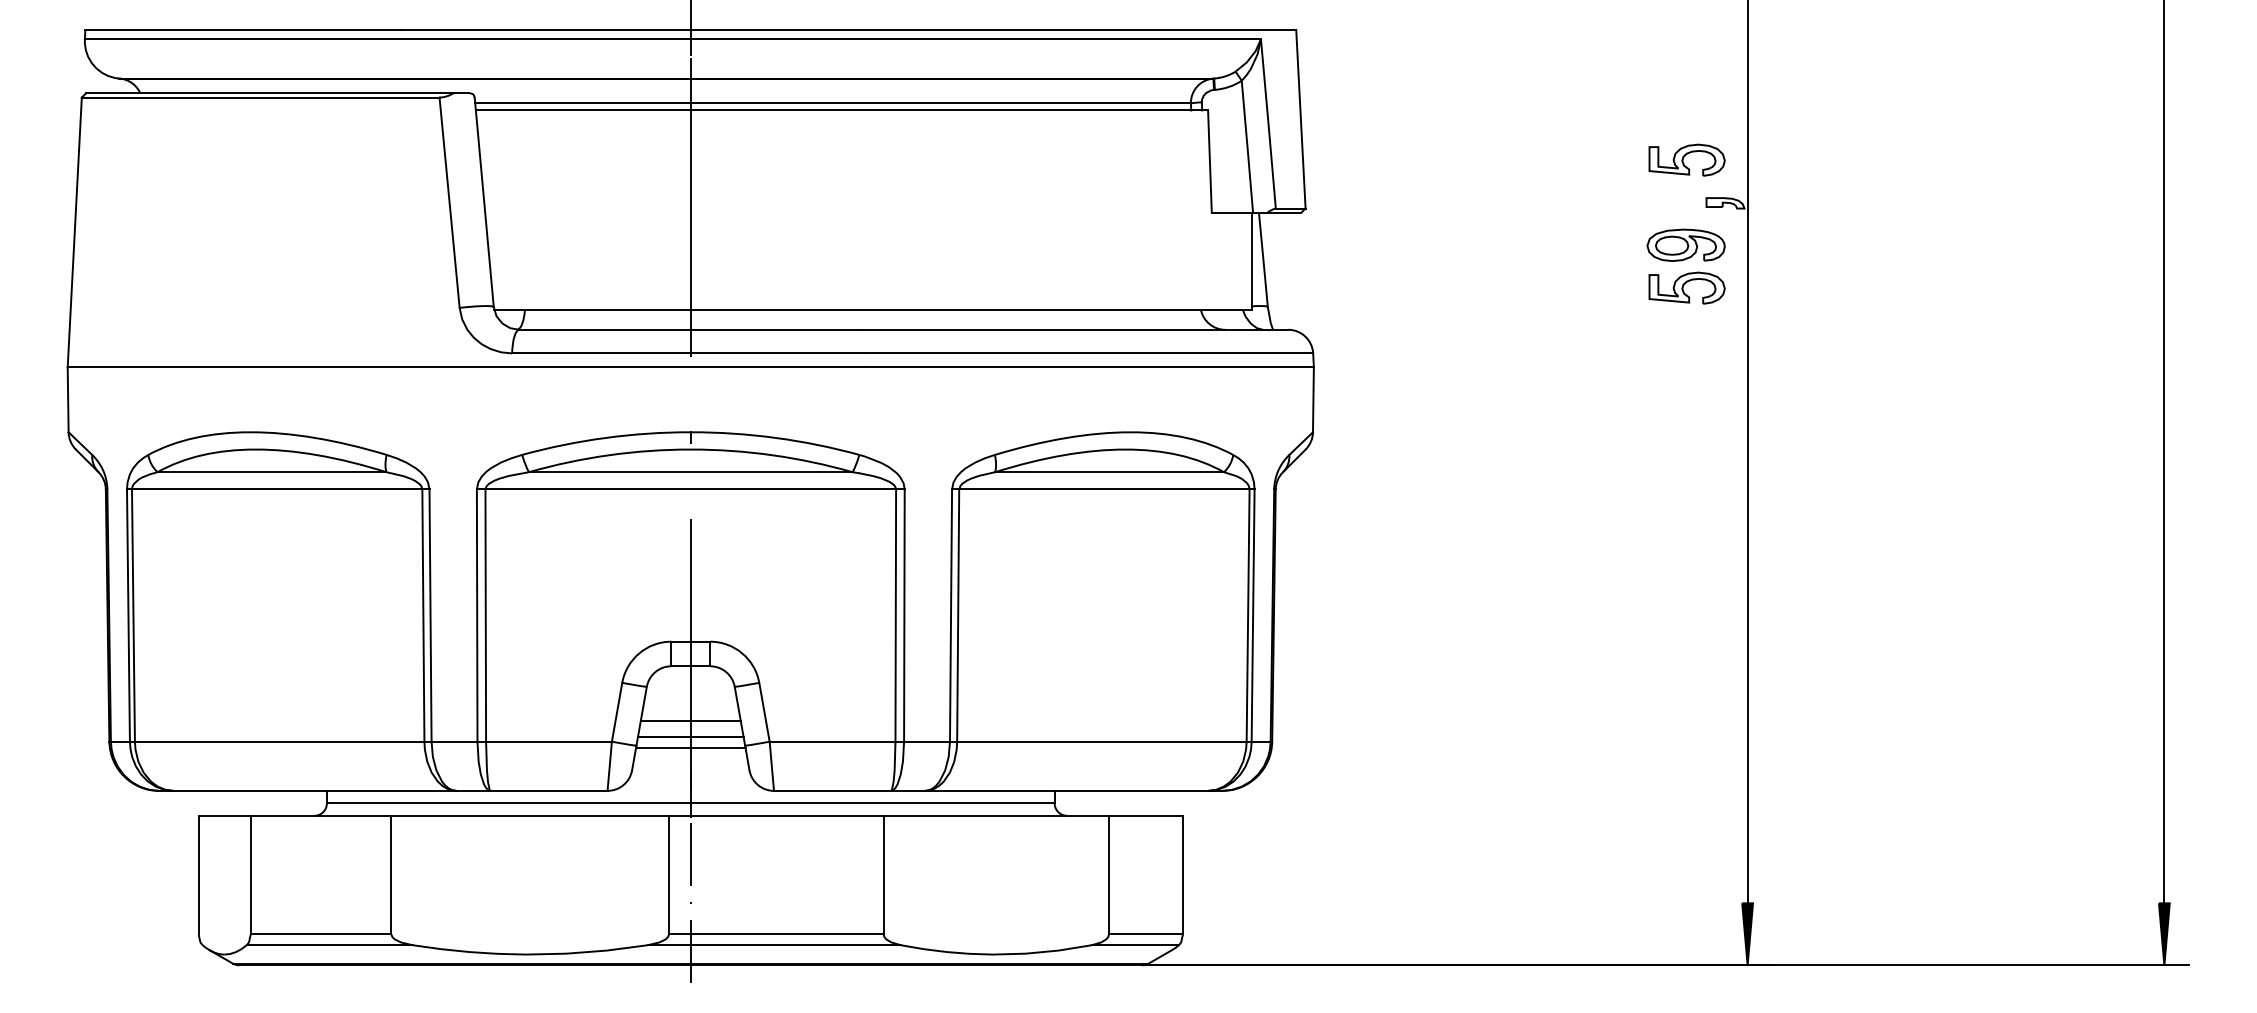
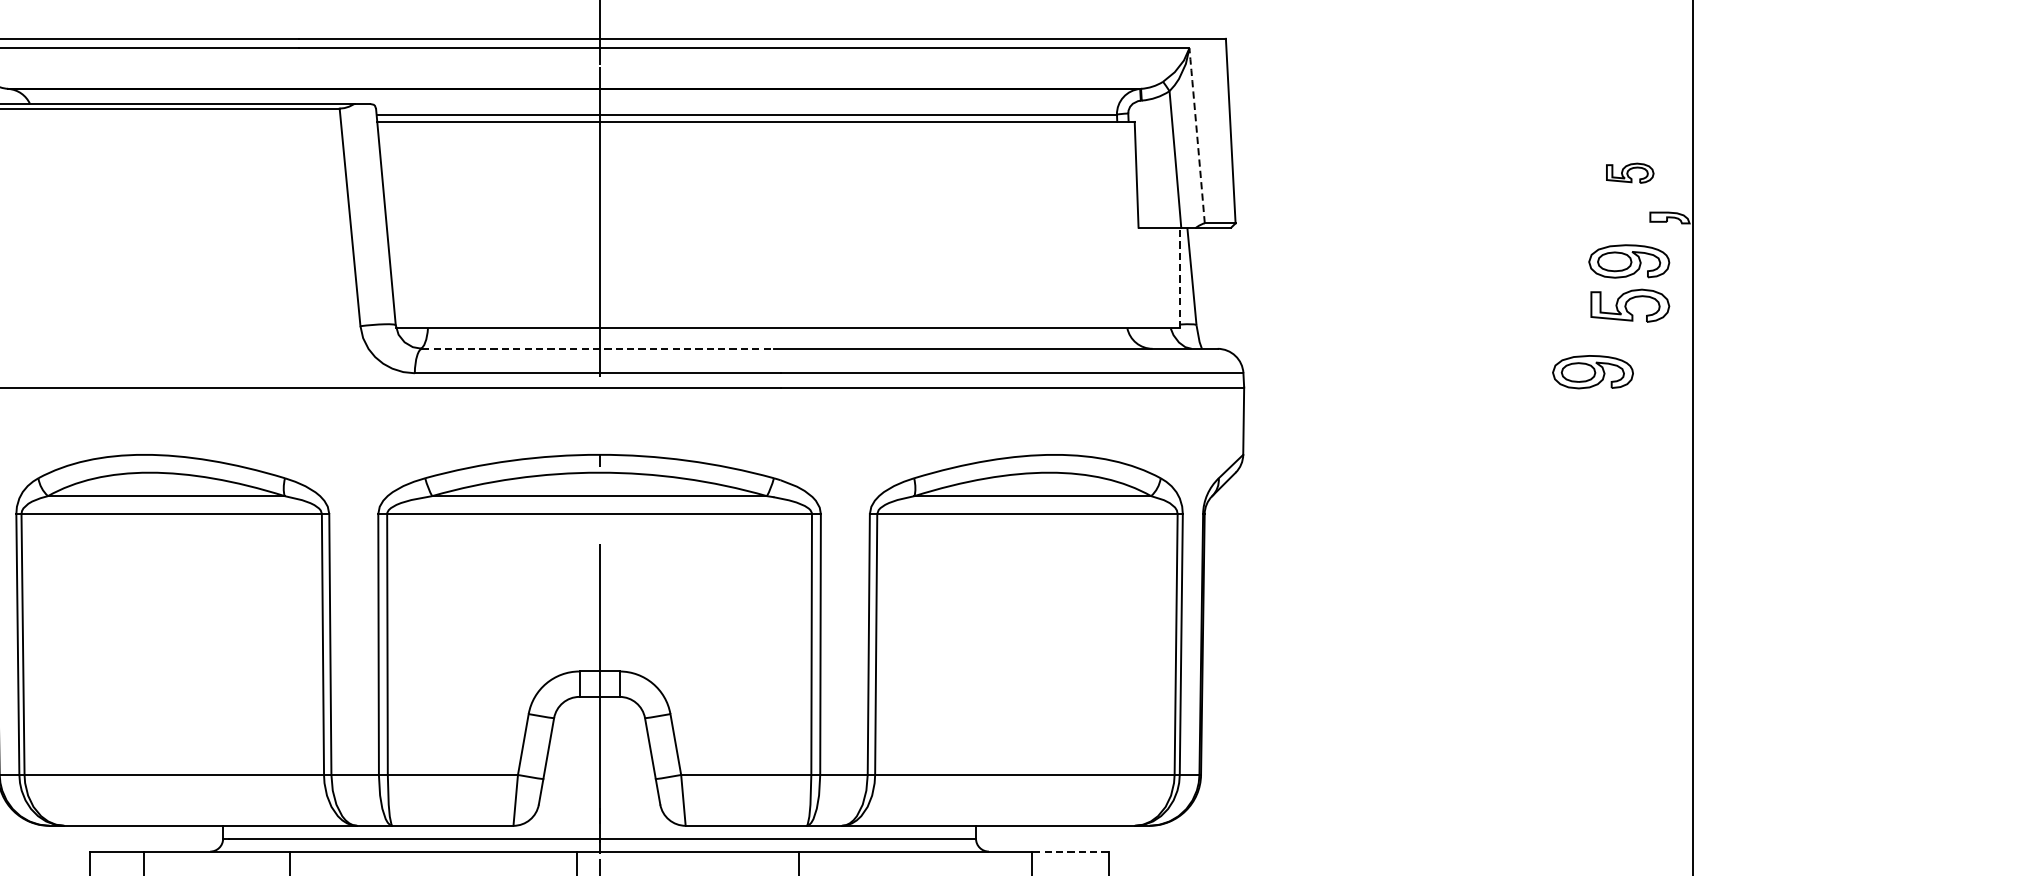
arc: (1268, 123) -> (1197, 135), solid -> dashed
part: (1686, 159) -> (1629, 172), size x0.6
line: (1251, 261) -> (1179, 278), solid -> dashed
line: (689, 329) -> (598, 348), solid -> dashed
part: (1650, 351) -> (1592, 371), added
line: (690, 720) -> (599, 753), removed
line: (690, 737) -> (599, 770), removed
line: (690, 748) -> (599, 781), removed
line: (1145, 815) -> (1069, 851), solid -> dashed

